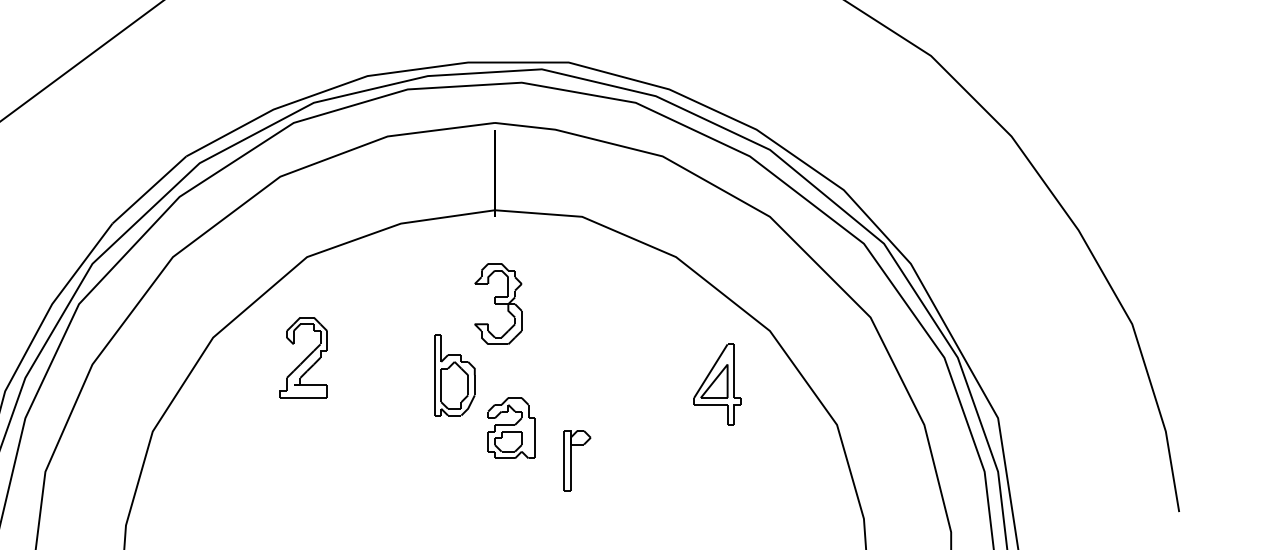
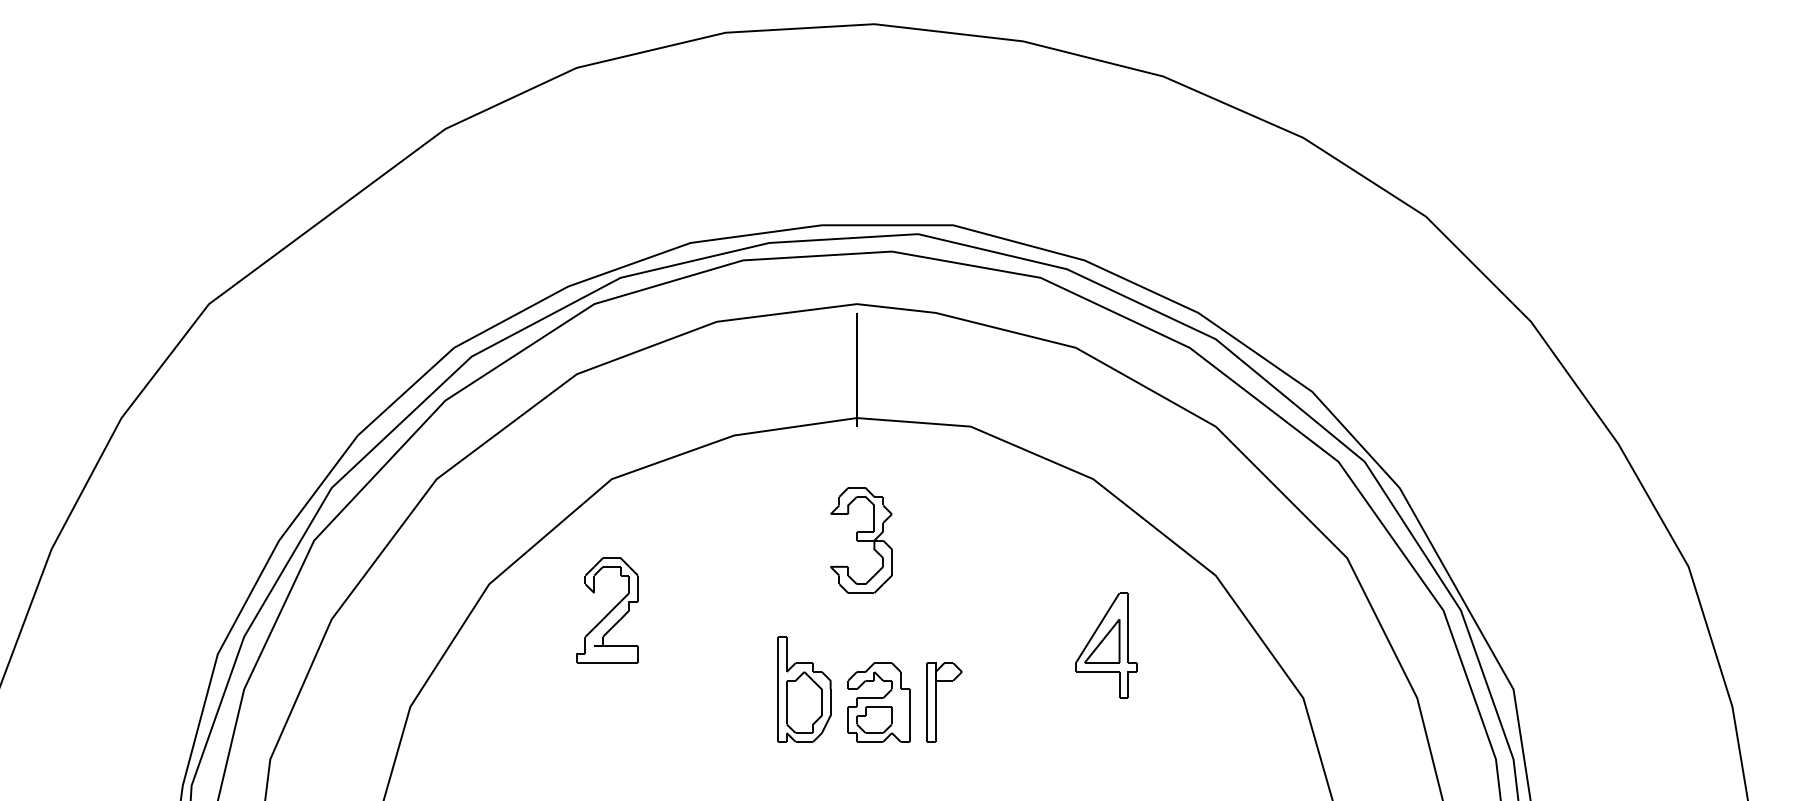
part: (454, 375) -> (804, 689), moved
part: (717, 384) -> (1106, 645), moved
part: (571, 461) -> (936, 702), moved

